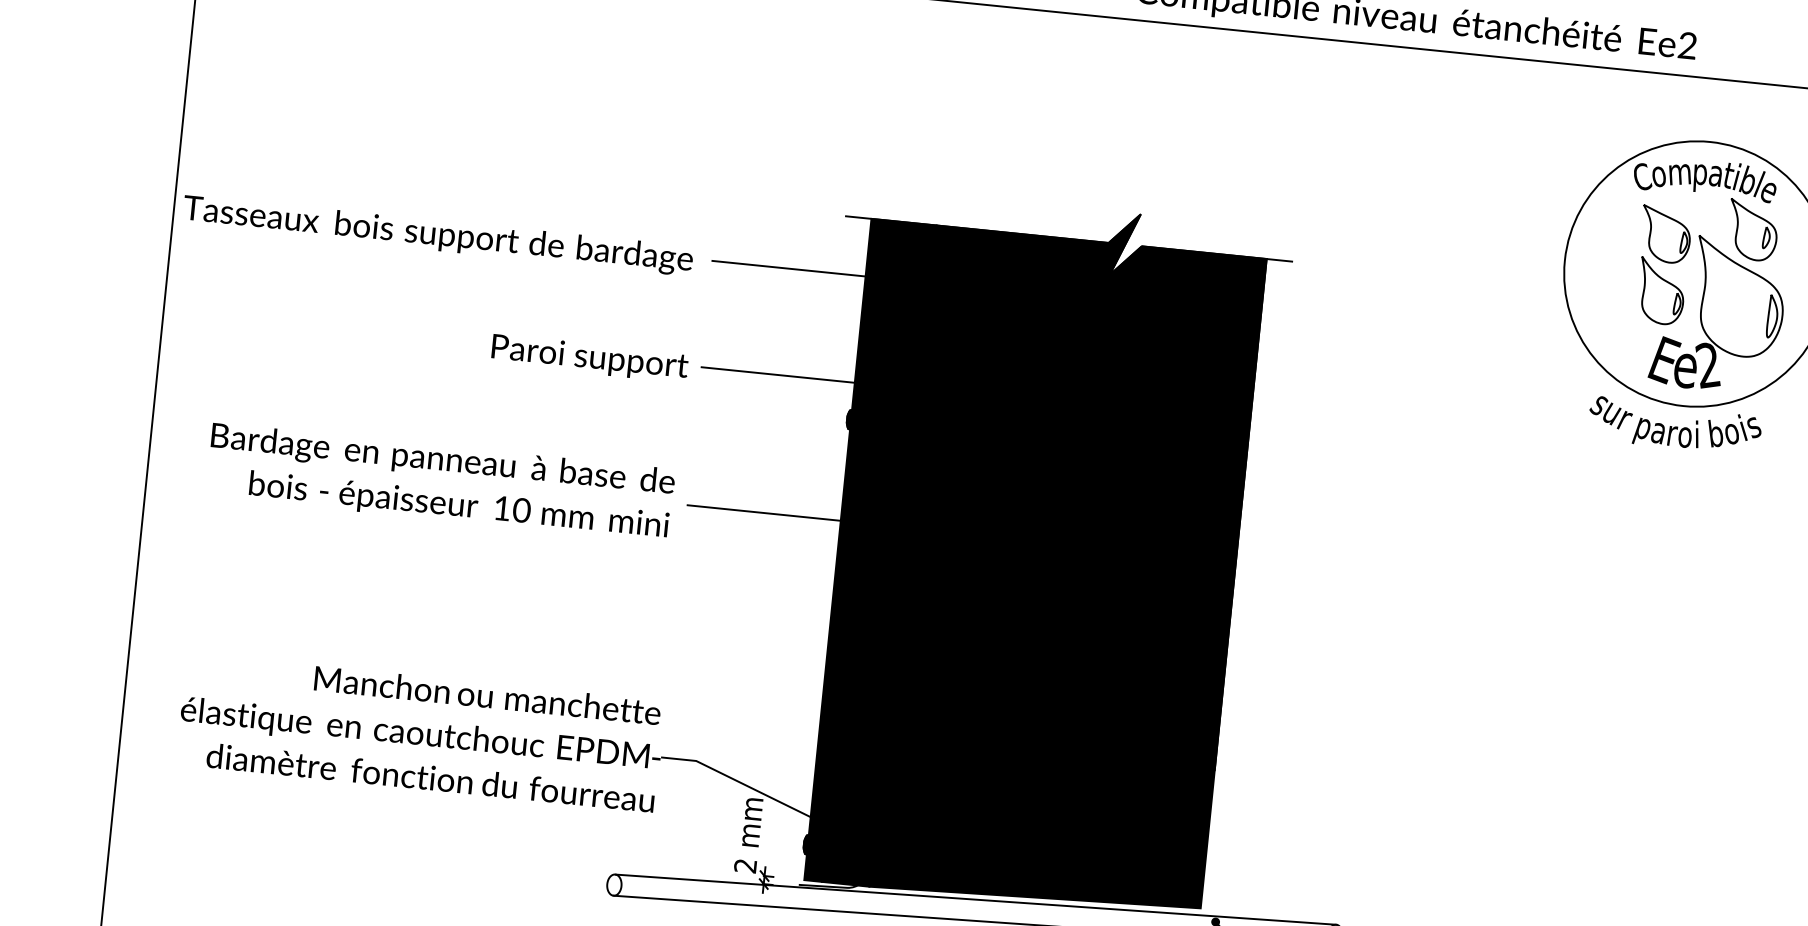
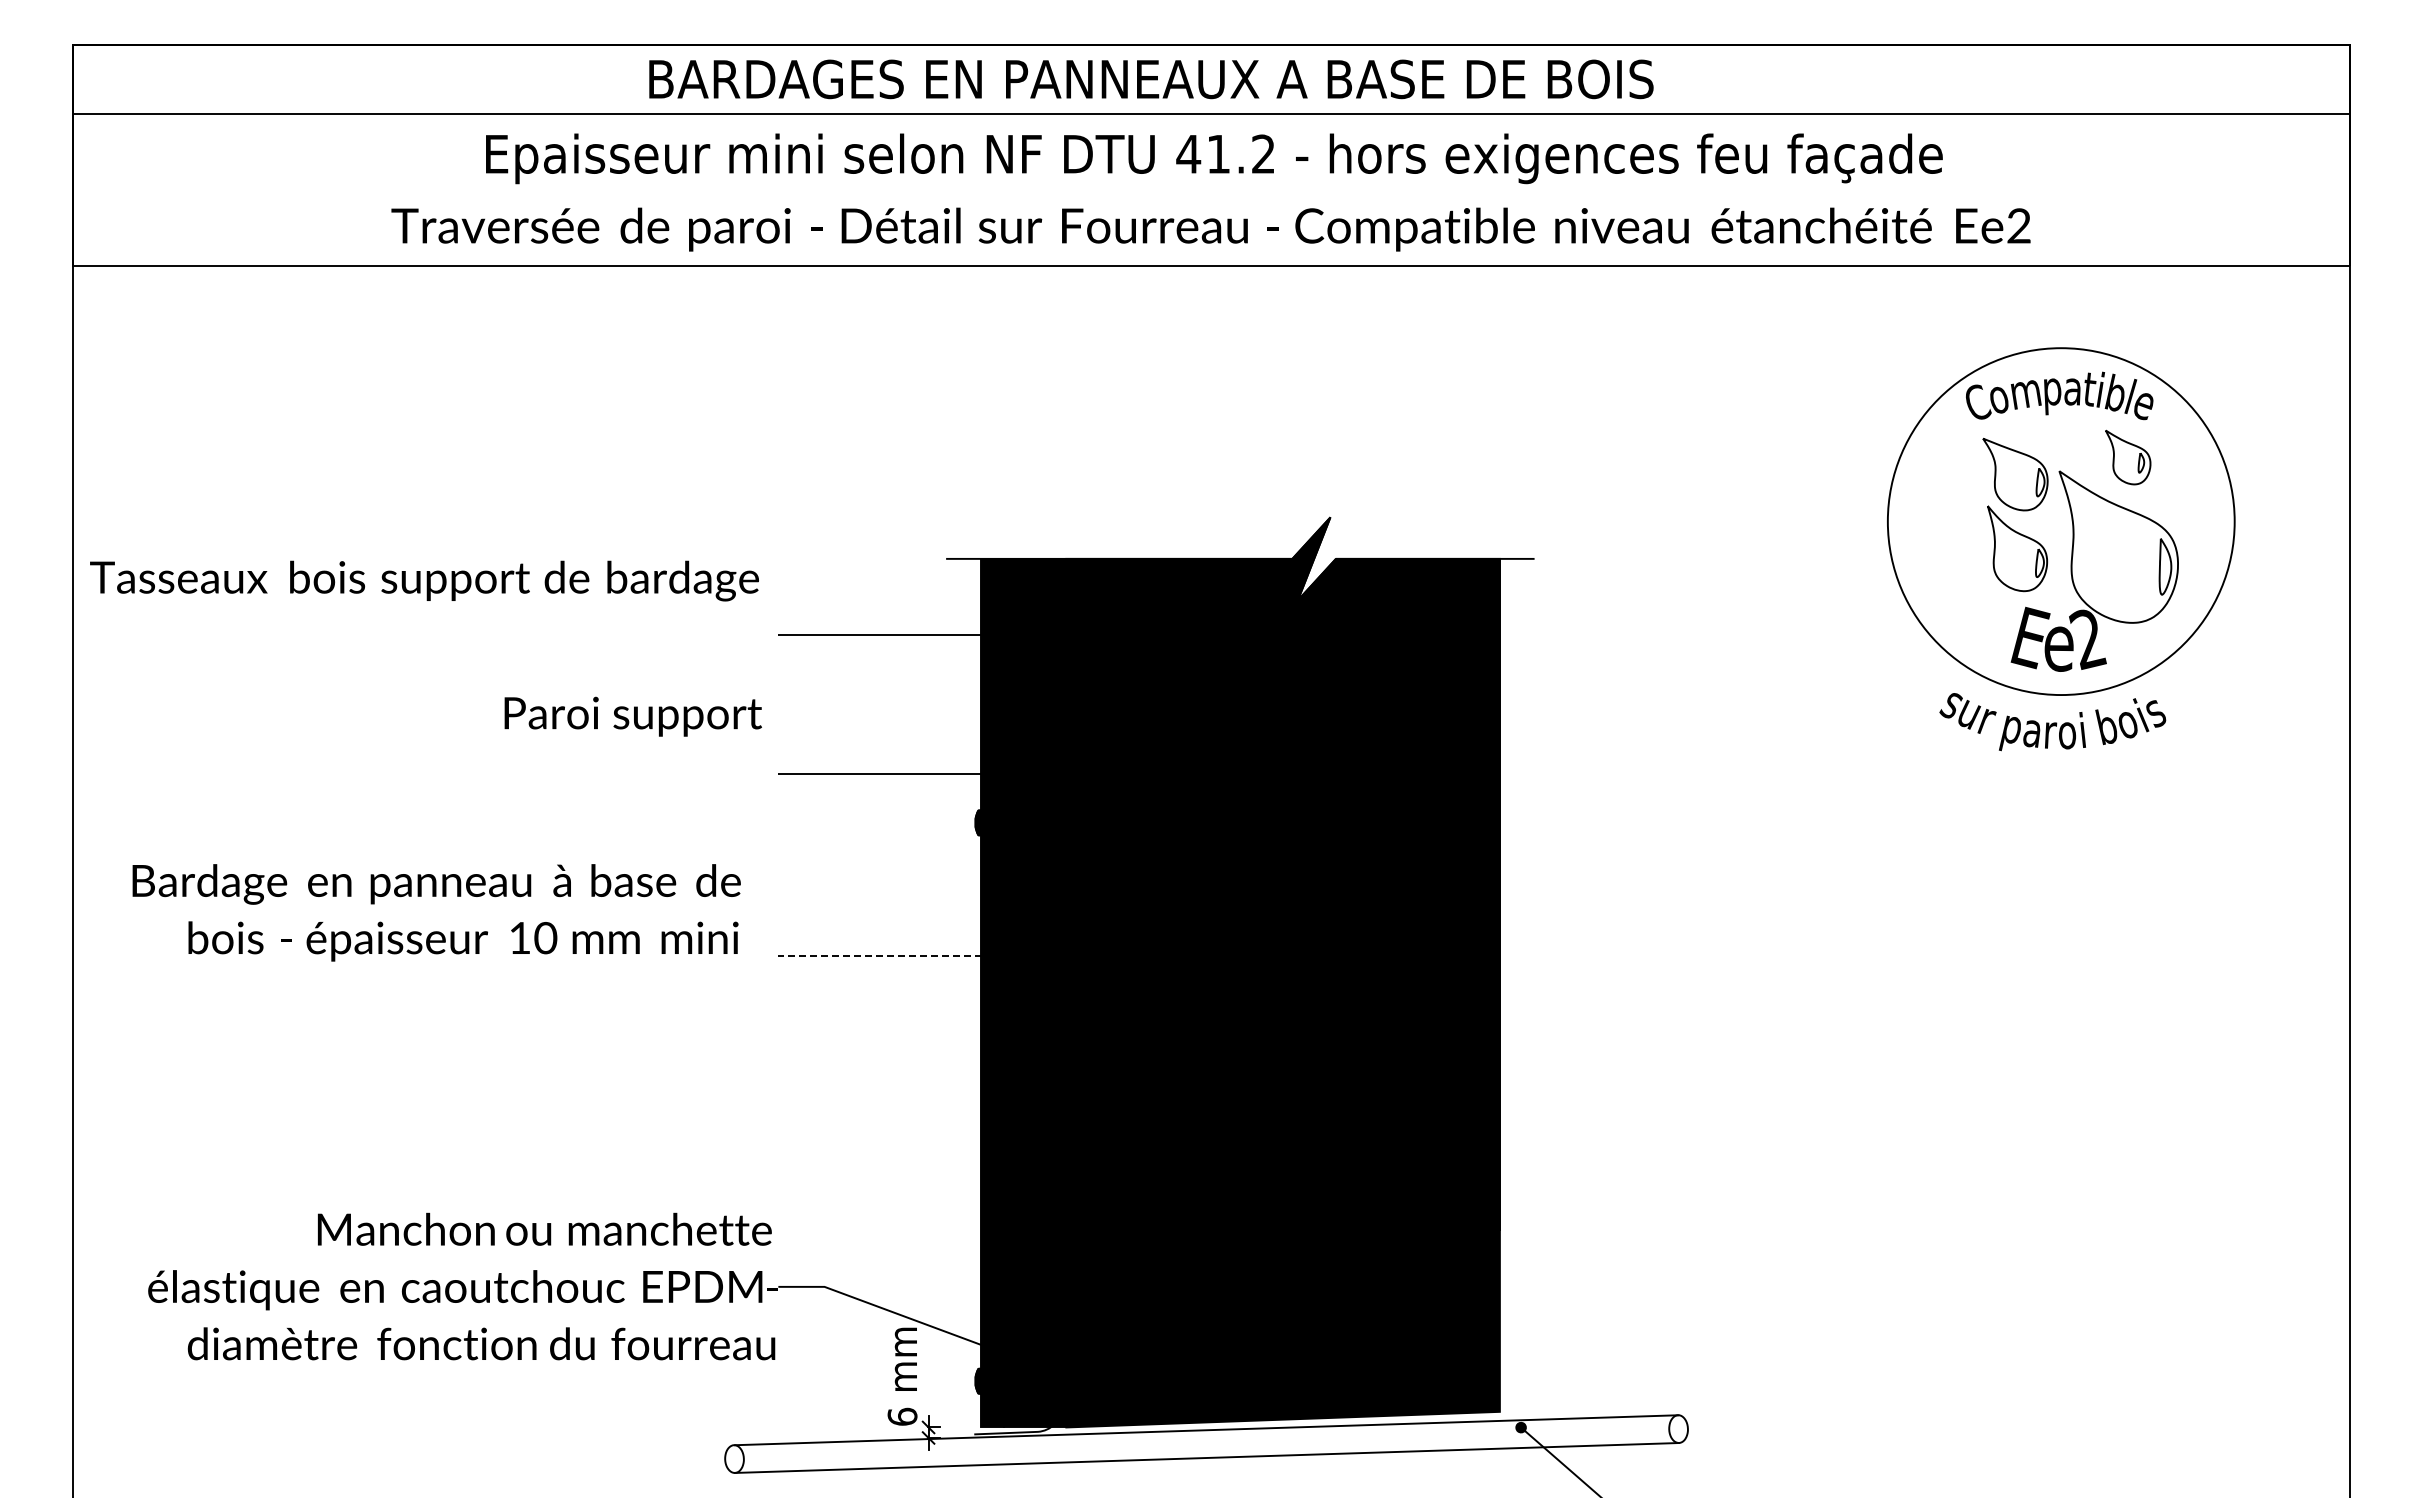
part: (1752, 230) -> (2127, 457), size x0.7
text: (438, 235) -> (424, 580), moved
text: (589, 358) -> (632, 716), moved
text: (440, 482) -> (436, 912), moved
line: (767, 513) -> (884, 955), solid -> dashed
text: (745, 865) -> (902, 1416), 2 -> 6

